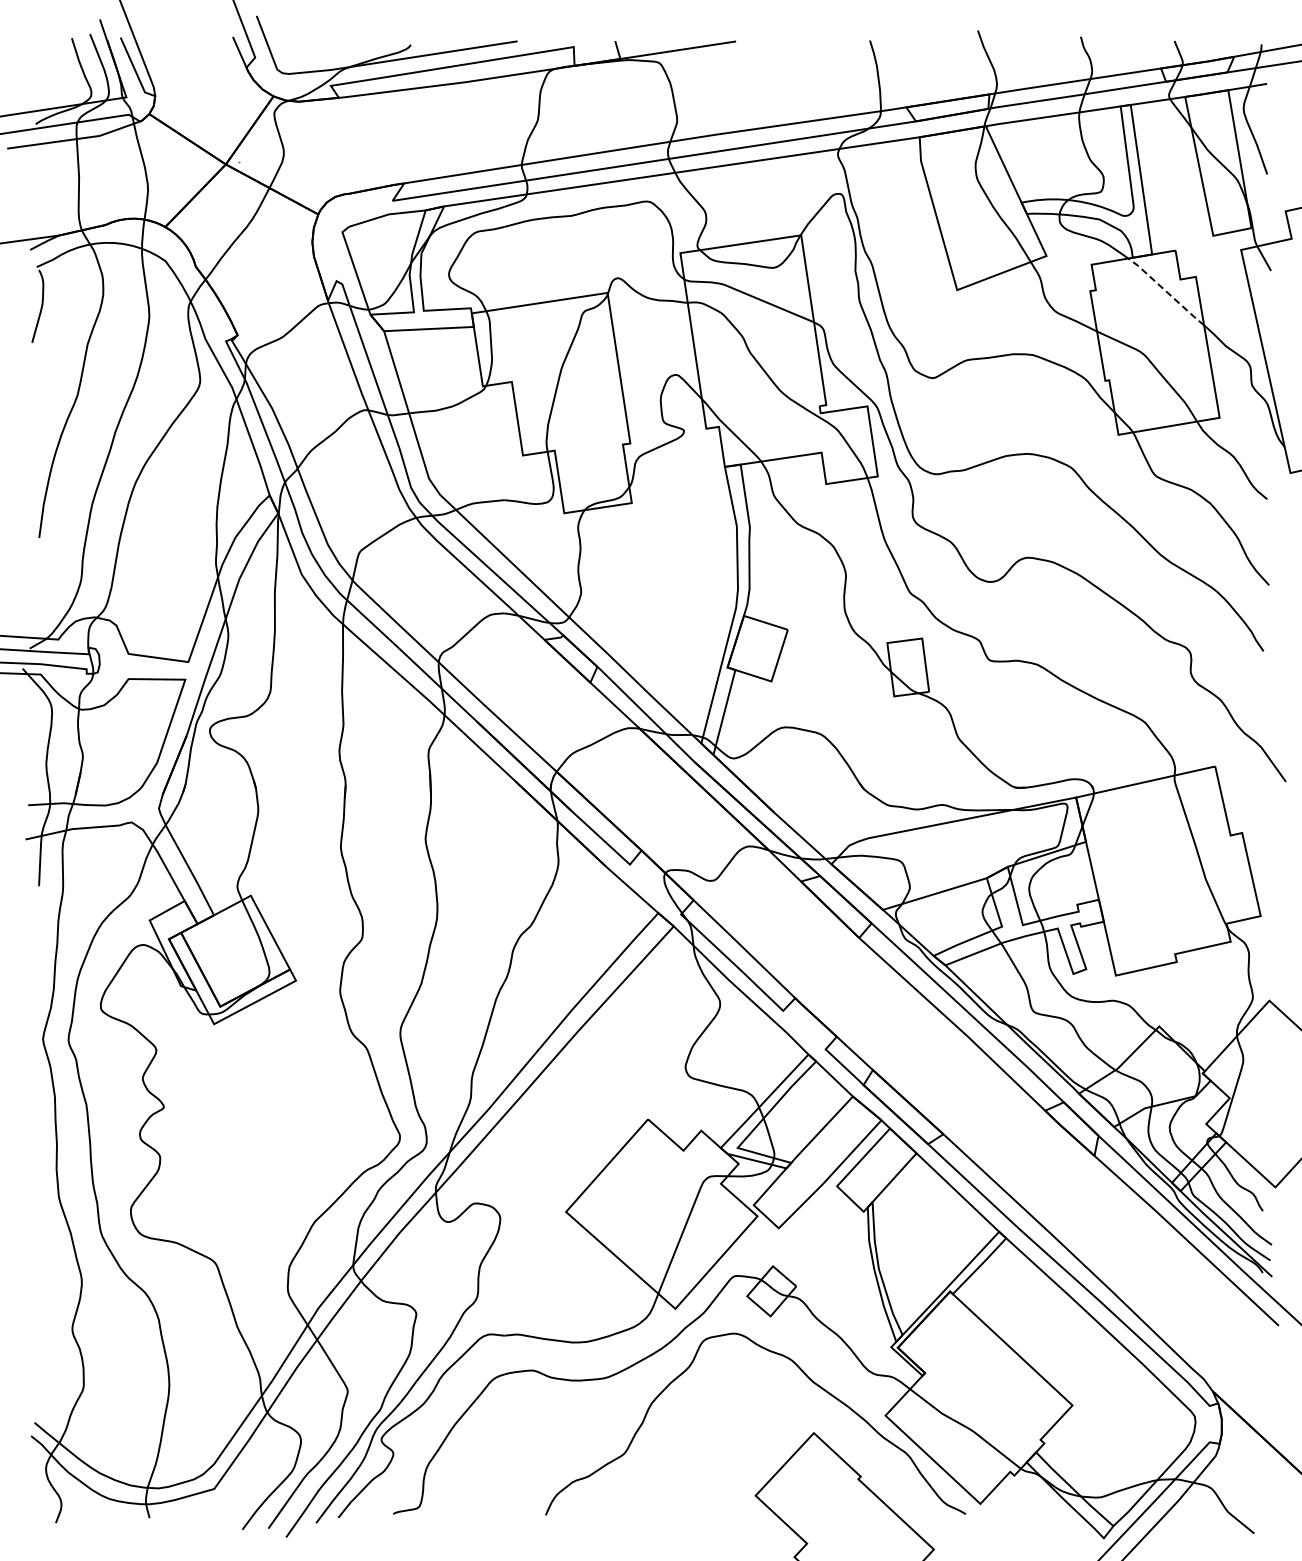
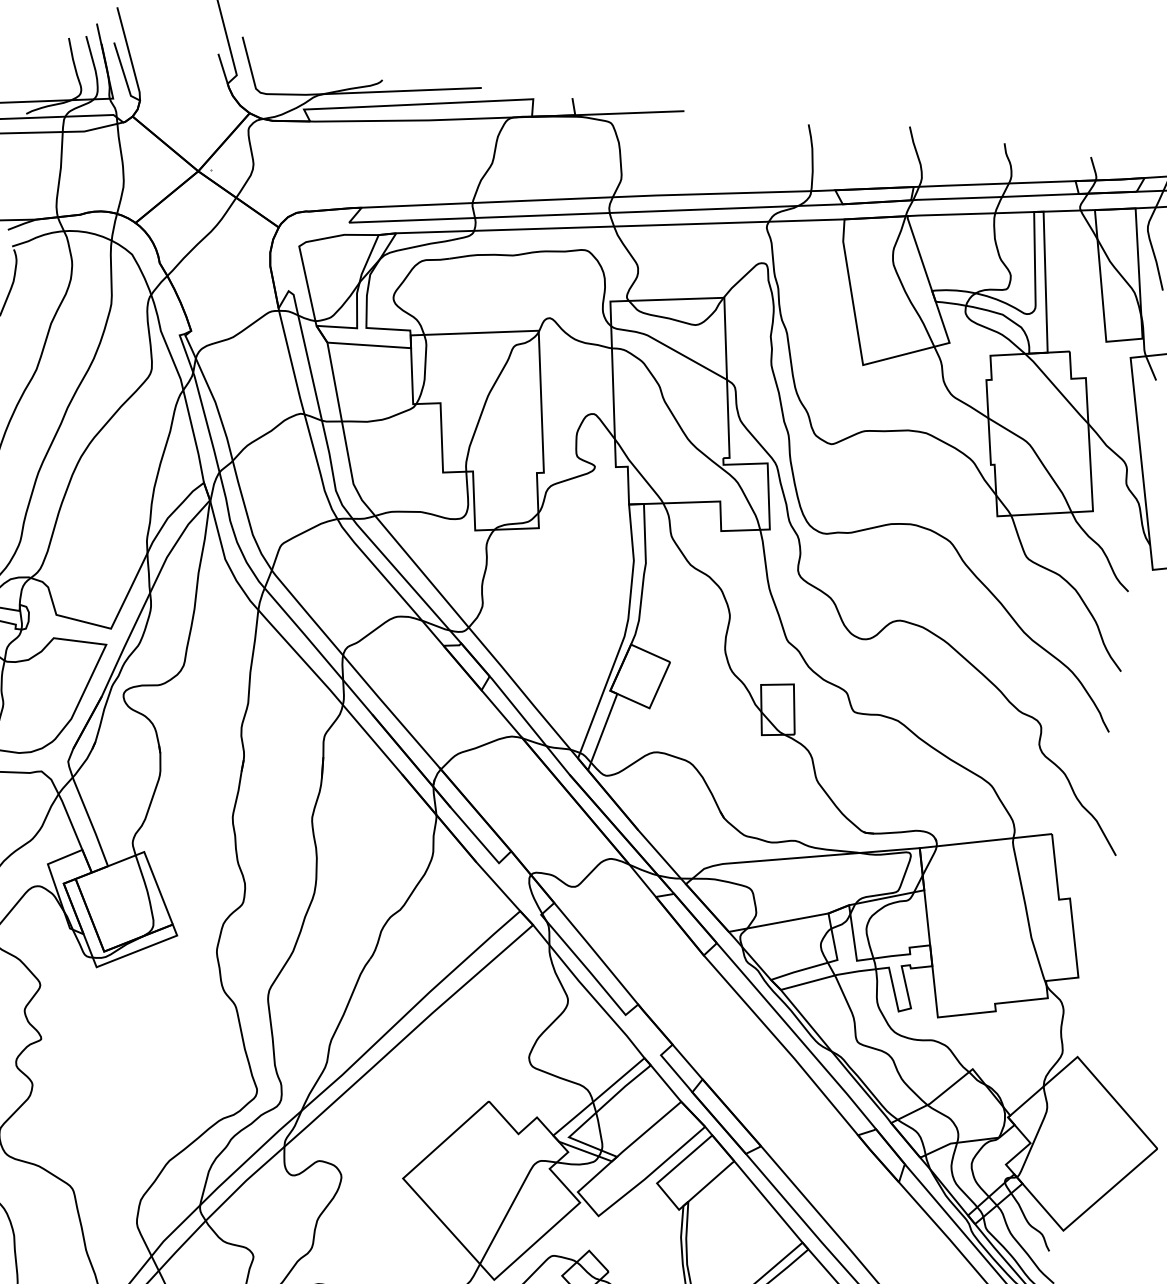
line: (1166, 291) -> (1057, 388), dashed -> solid

